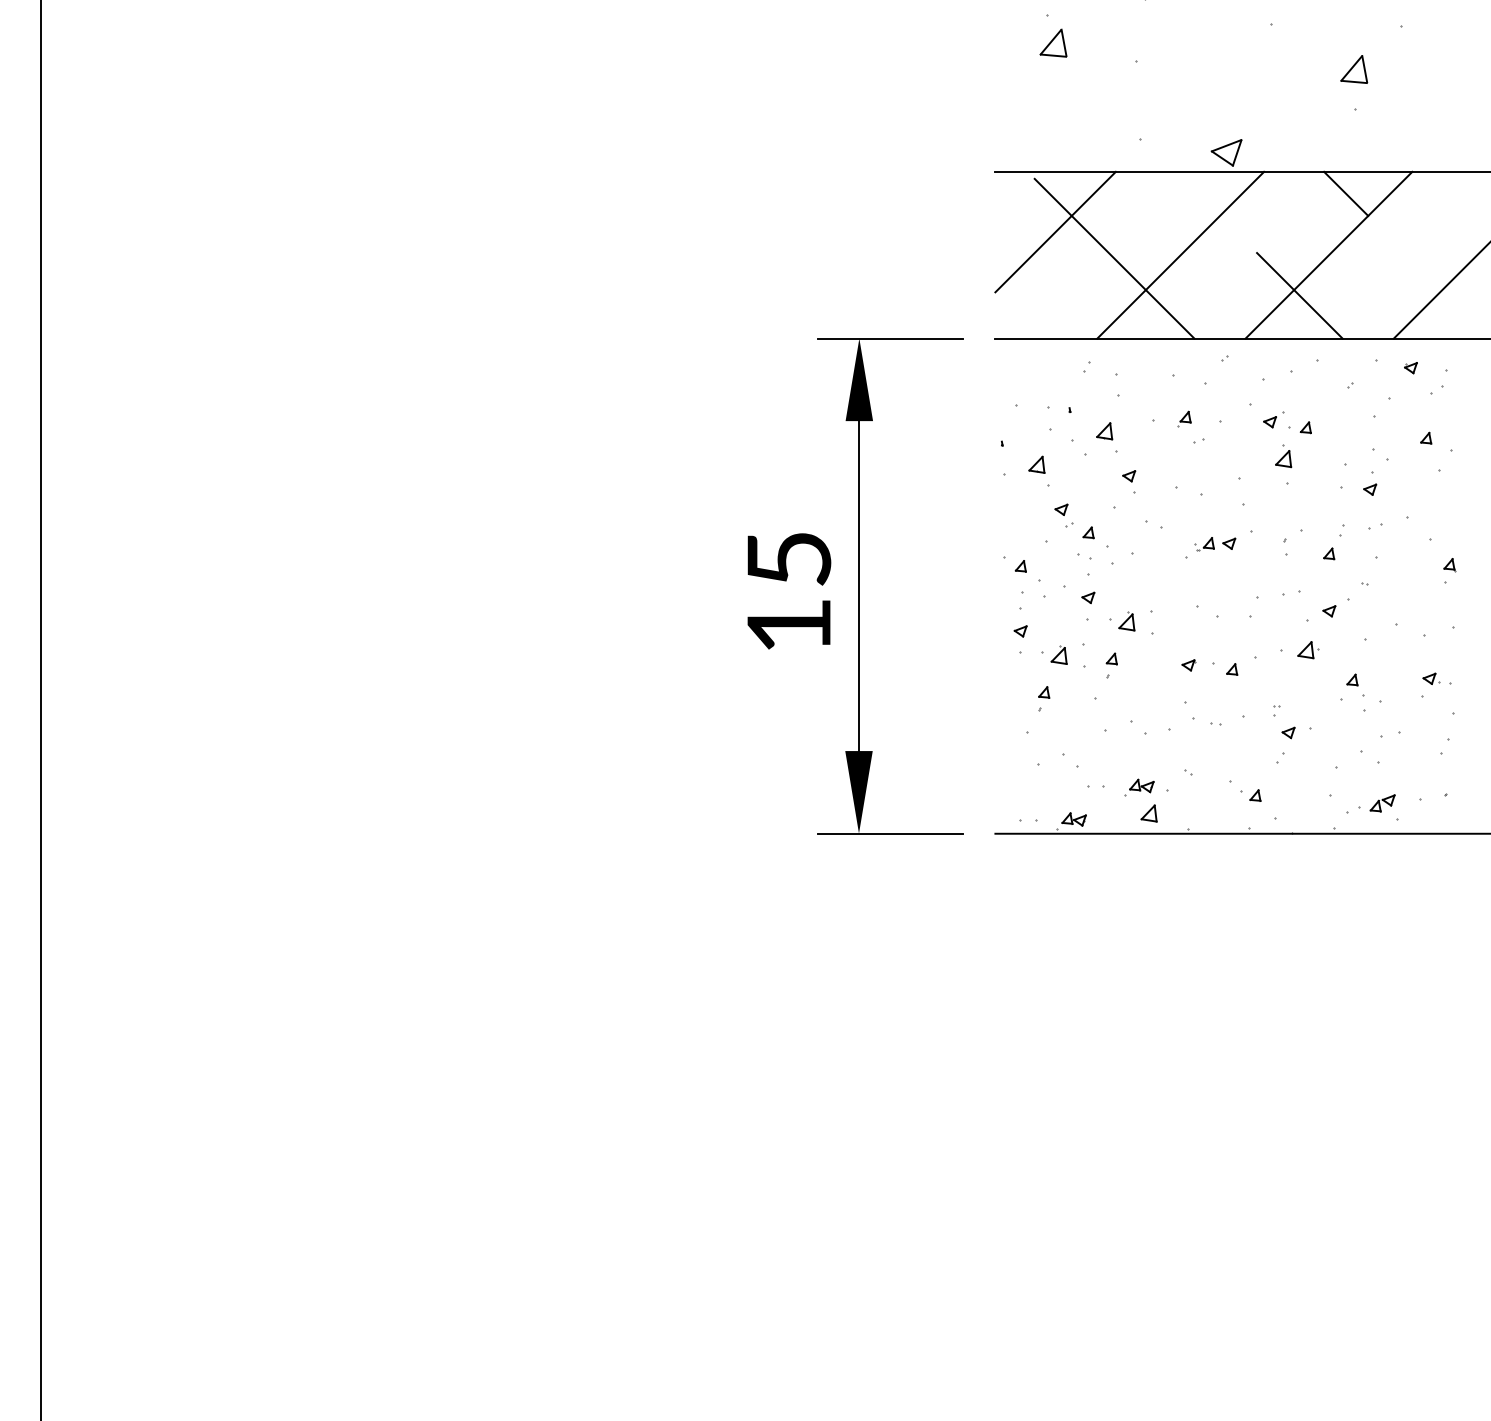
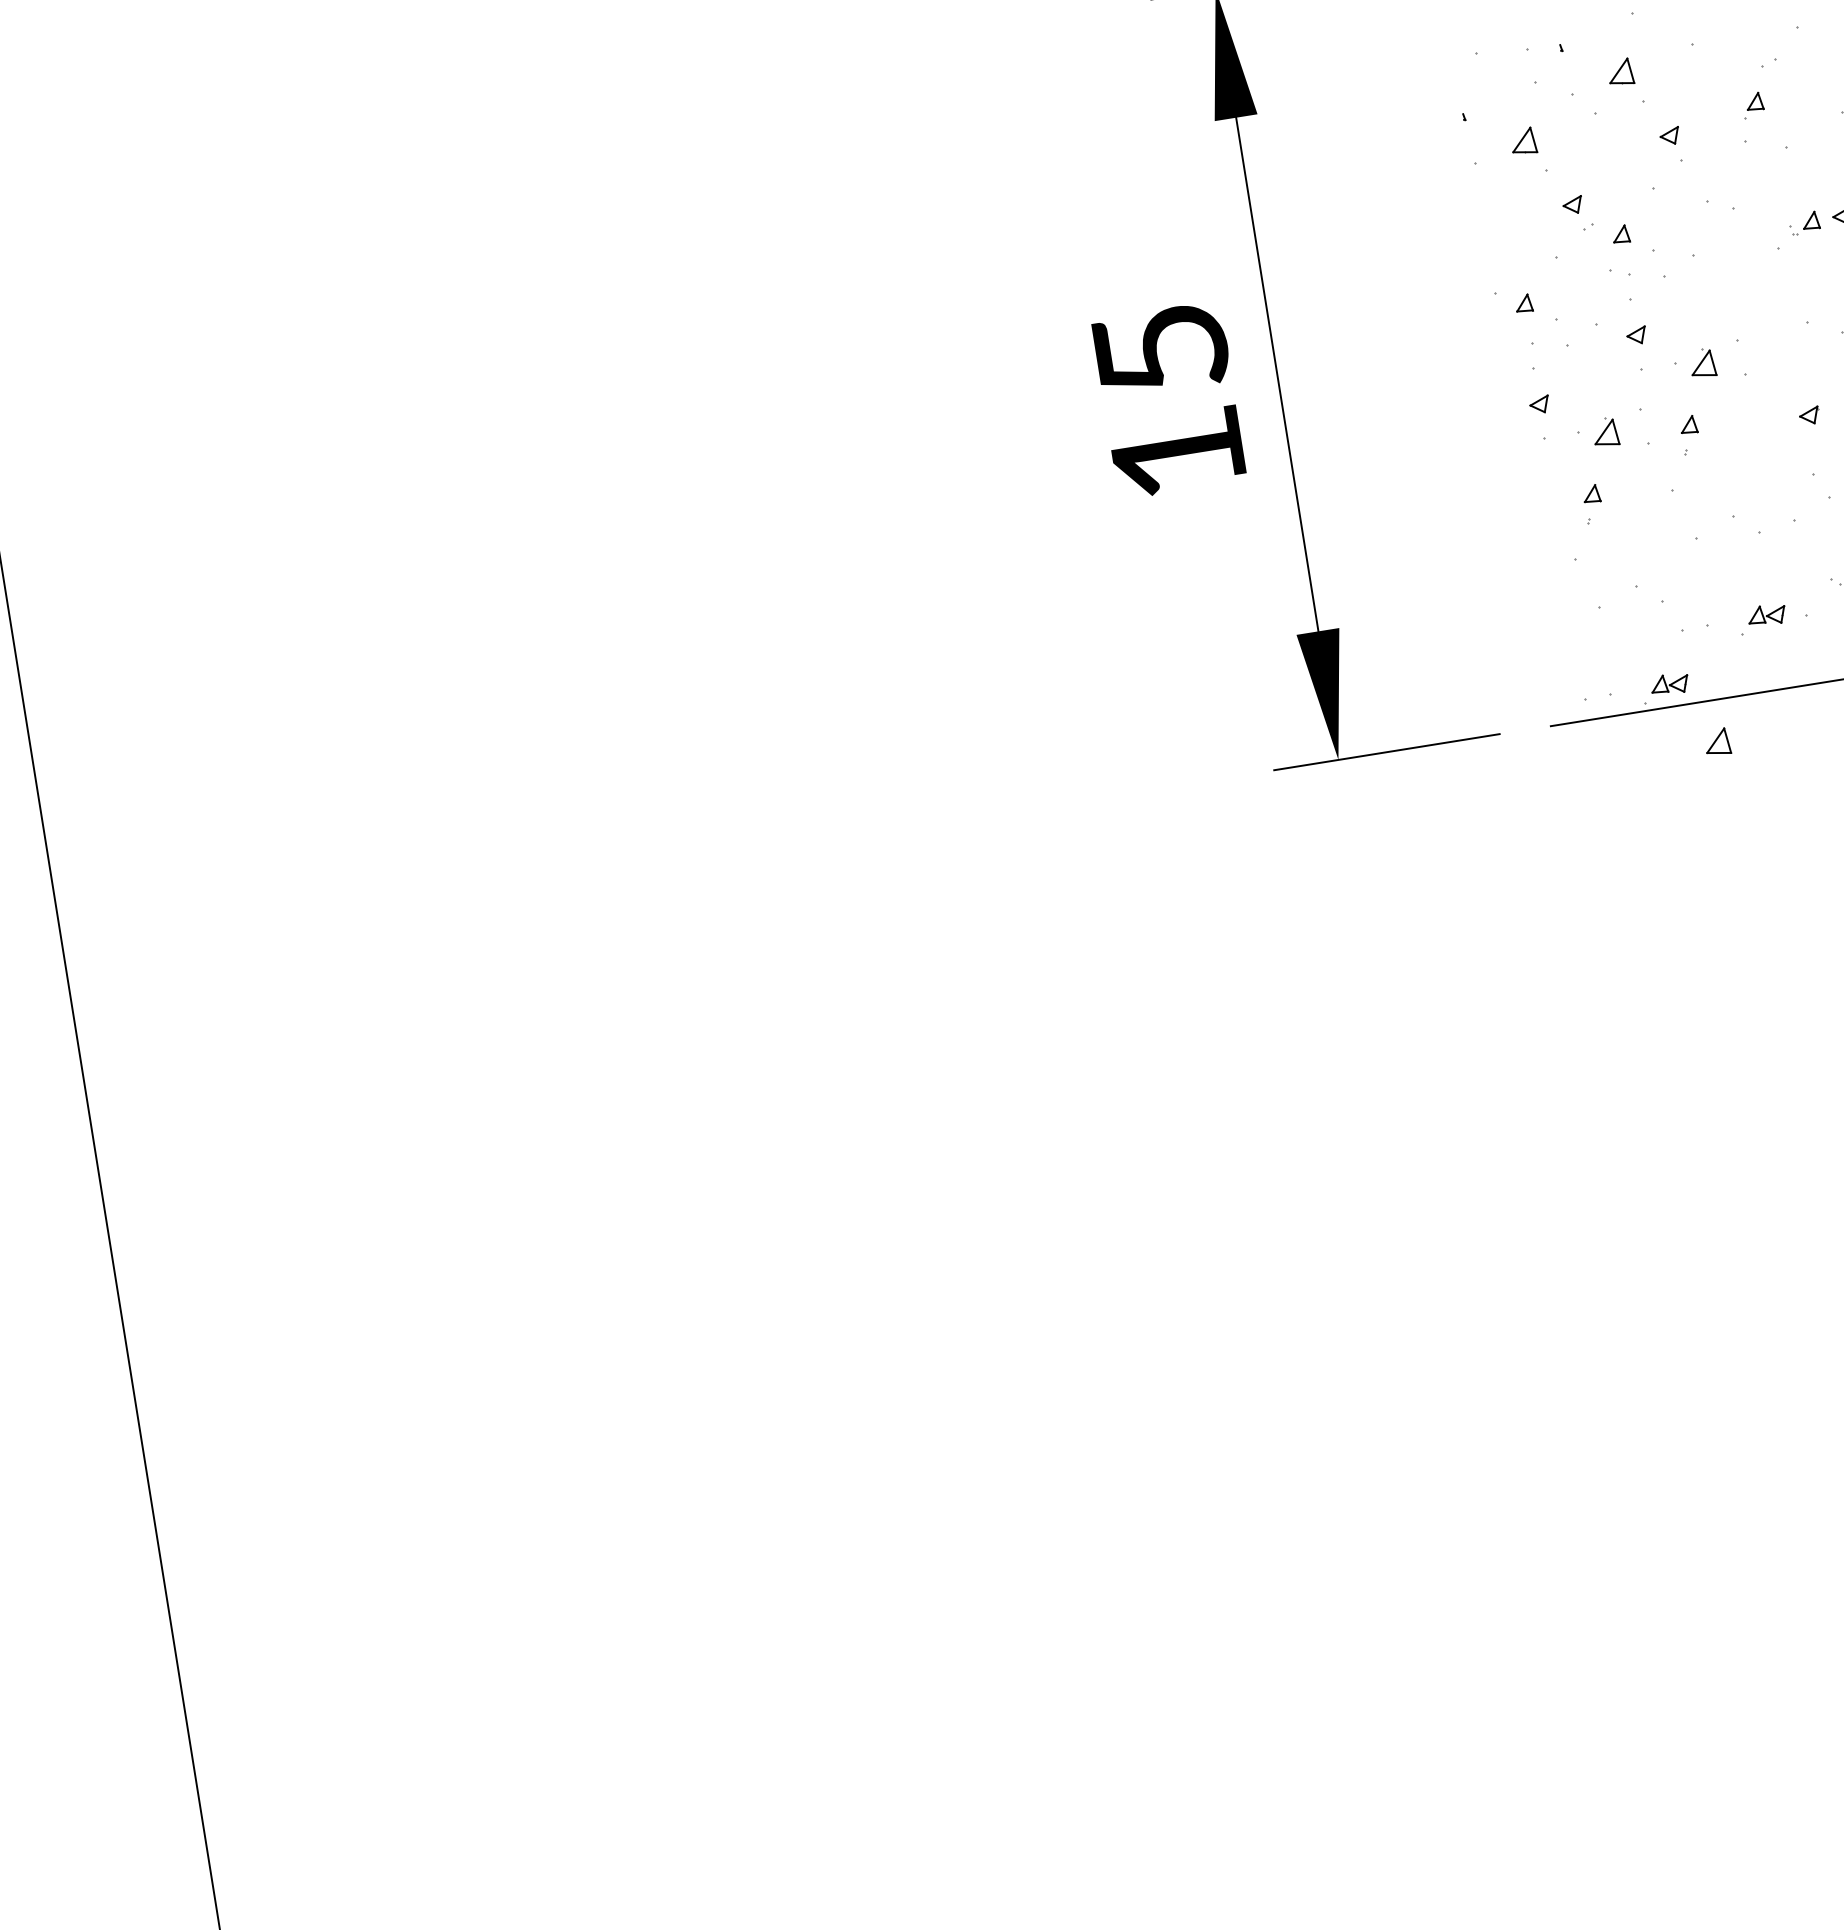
part: (1184, 418) -> (1753, 104), moved
part: (1148, 813) -> (1716, 742), moved

